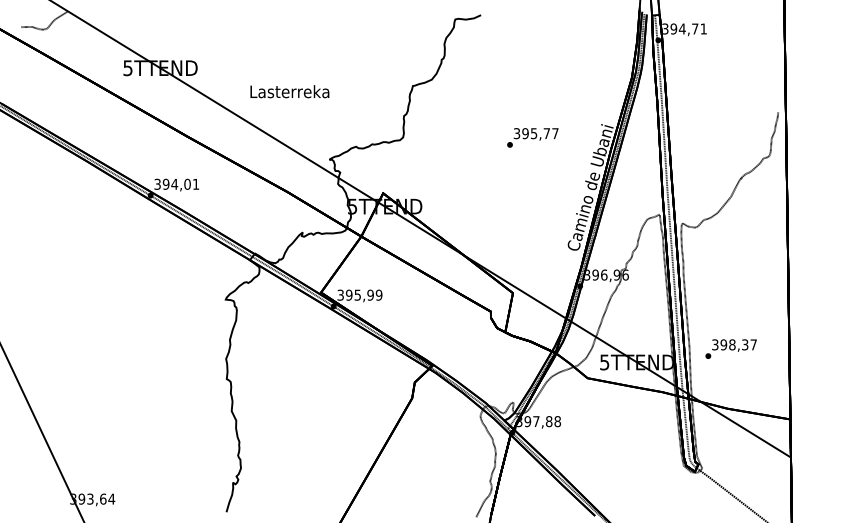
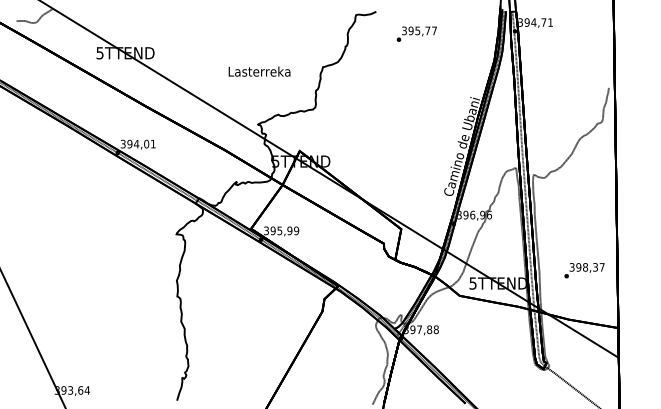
text: (289, 91) -> (259, 71), moved
text: (532, 137) -> (416, 33), moved
text: (730, 348) -> (584, 270), moved

